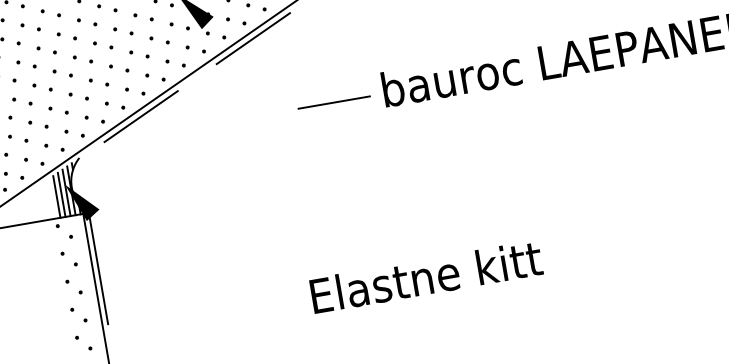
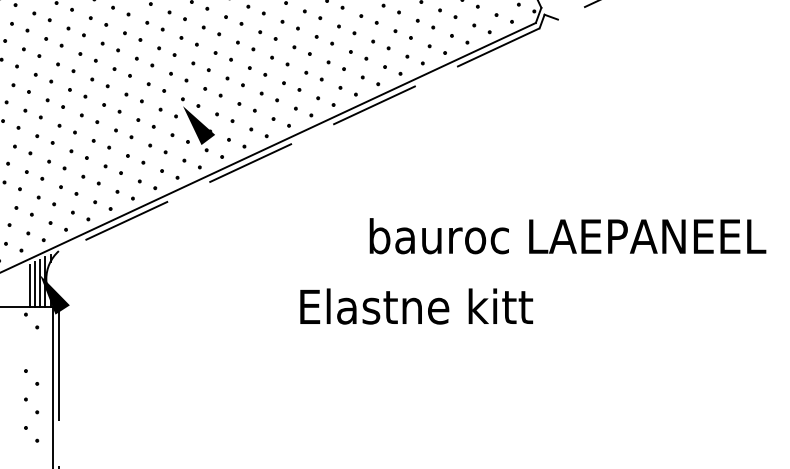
line: (334, 102) -> (319, 239), removed
part: (64, 254) -> (27, 343), removed
text: (426, 277) -> (416, 306), moved

